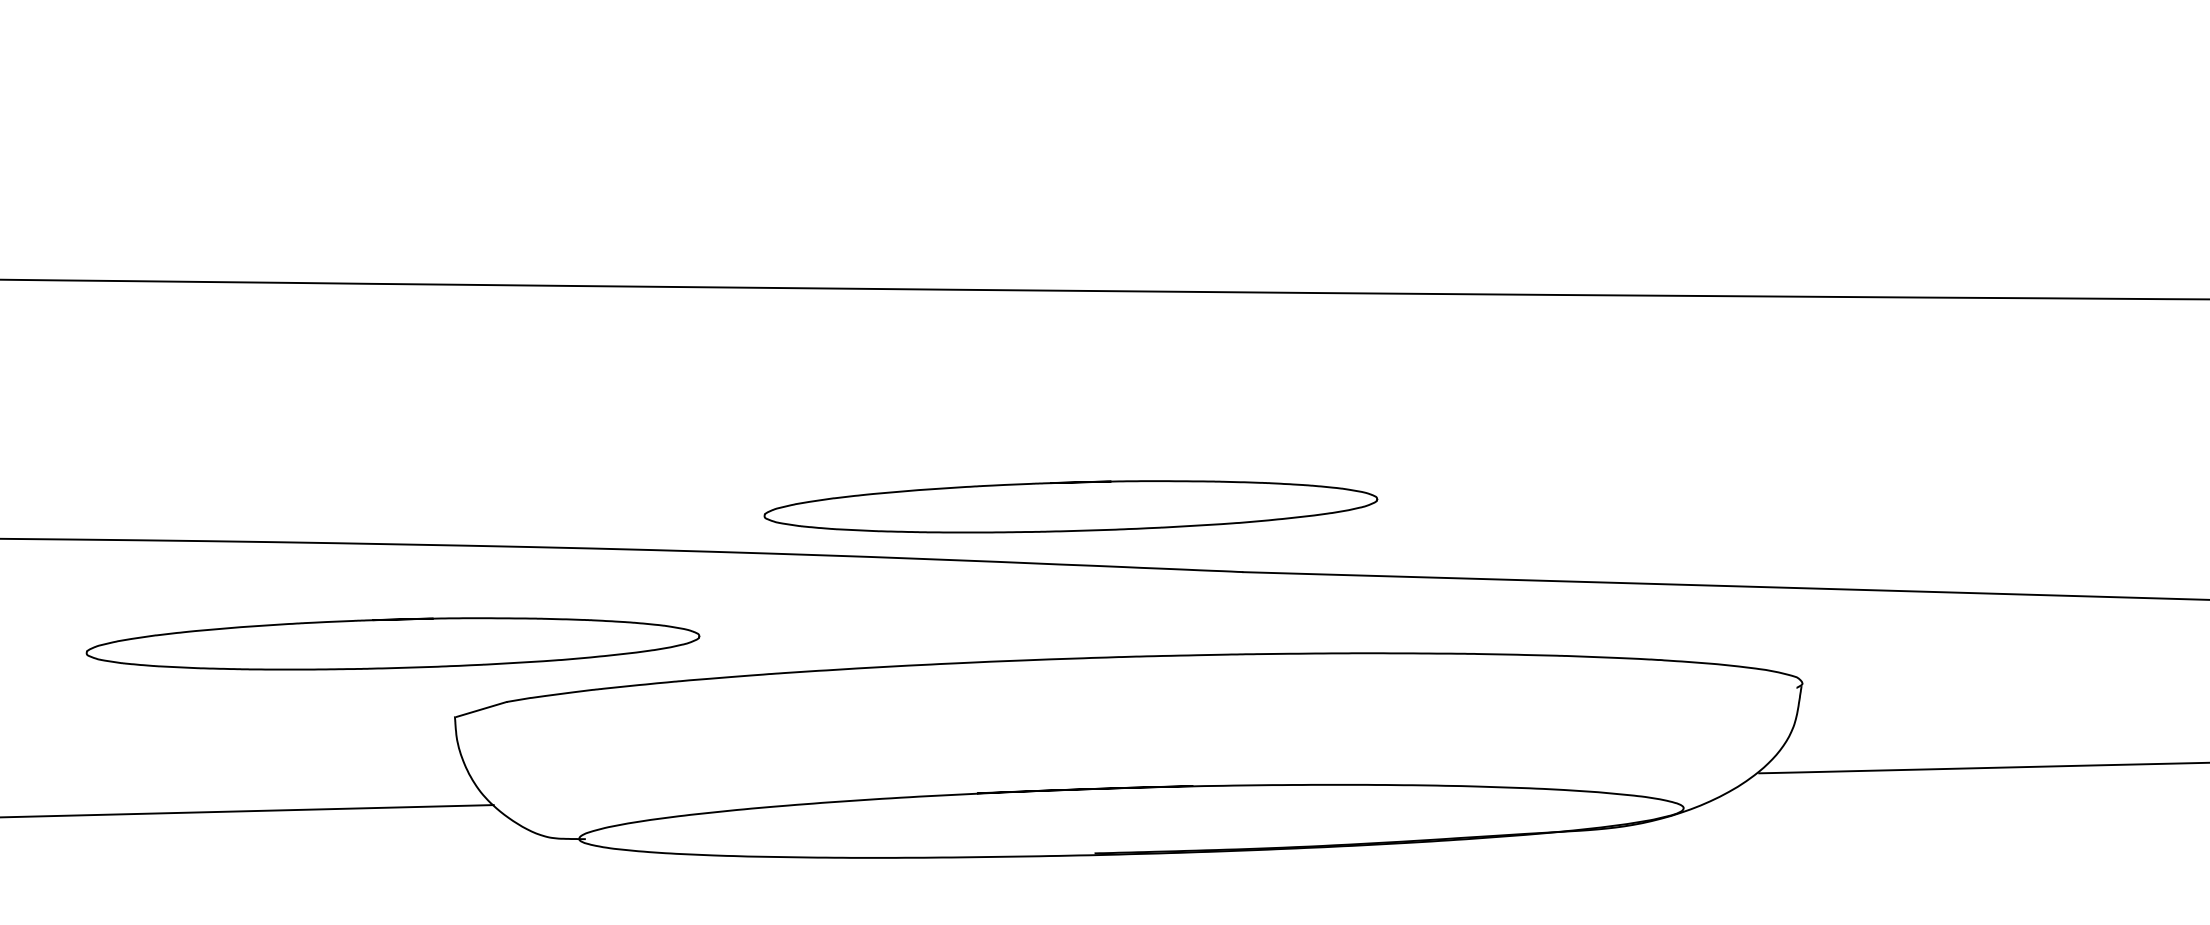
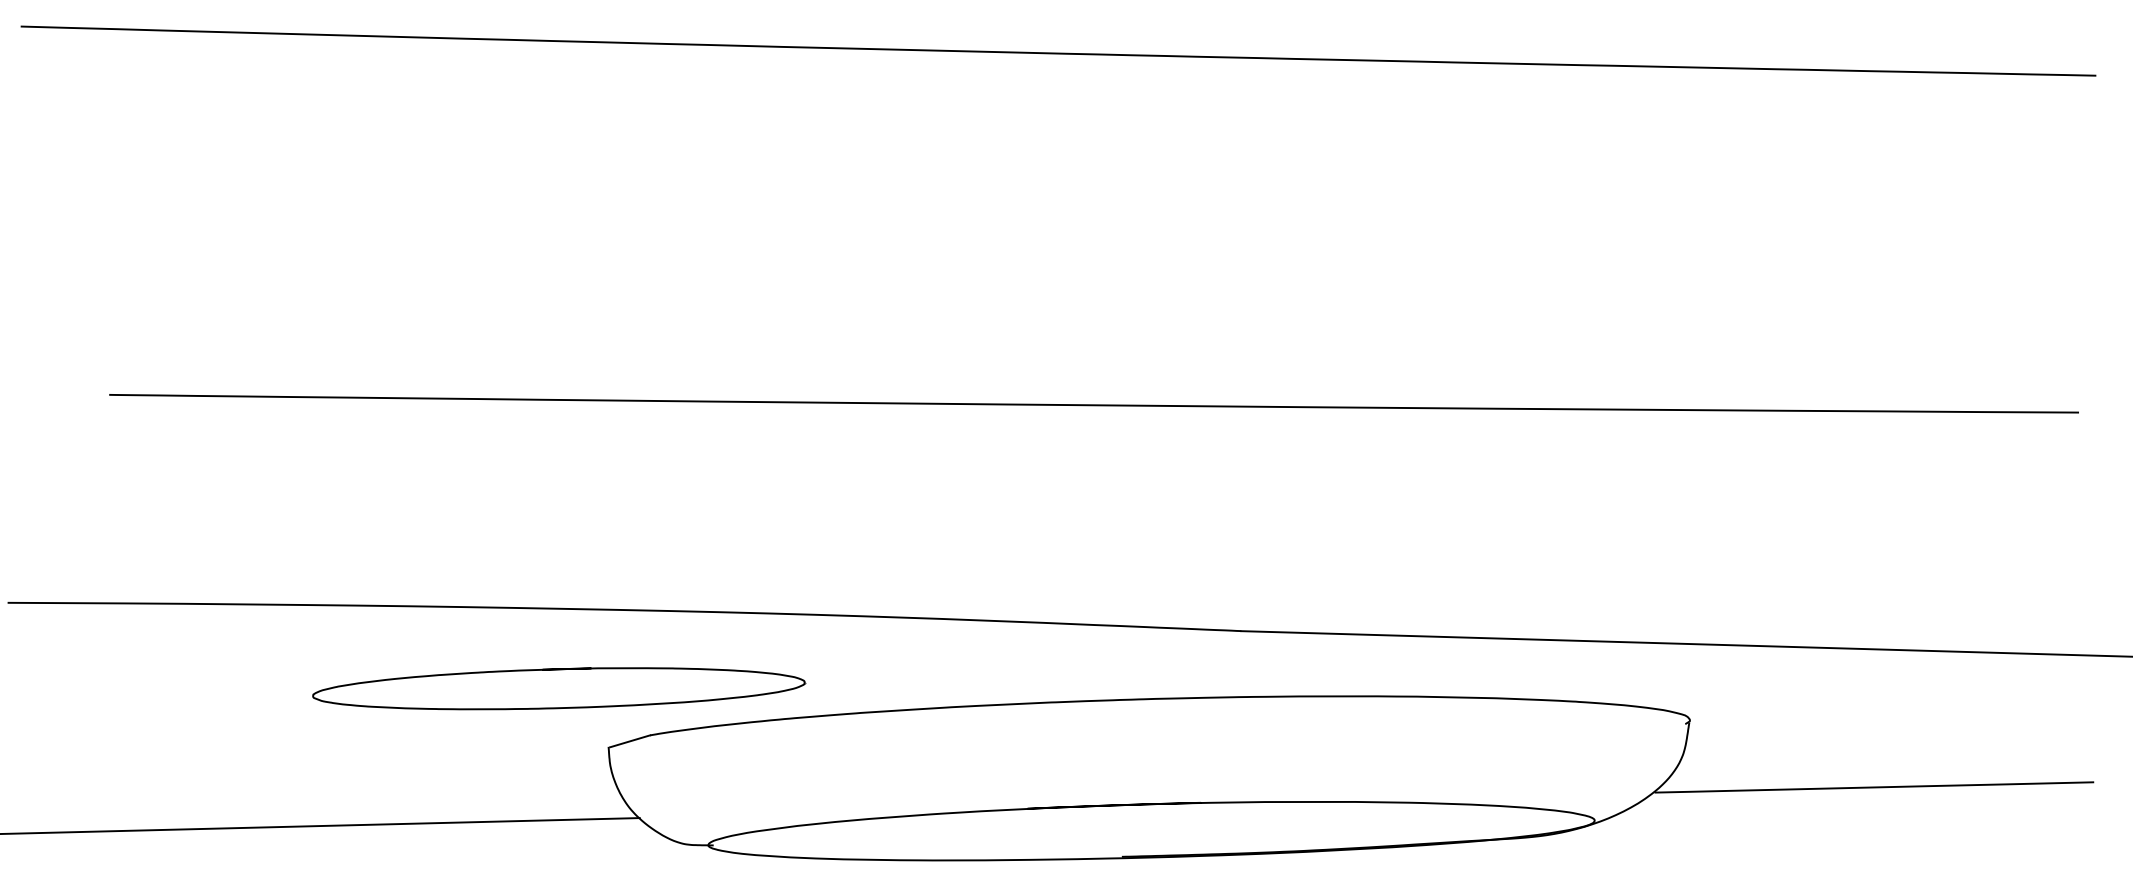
part: (1071, 506) -> (1103, 578), removed

